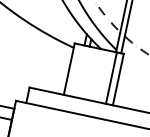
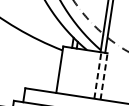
line: (111, 77) -> (97, 74), solid -> dashed
line: (118, 79) -> (104, 76), solid -> dashed

